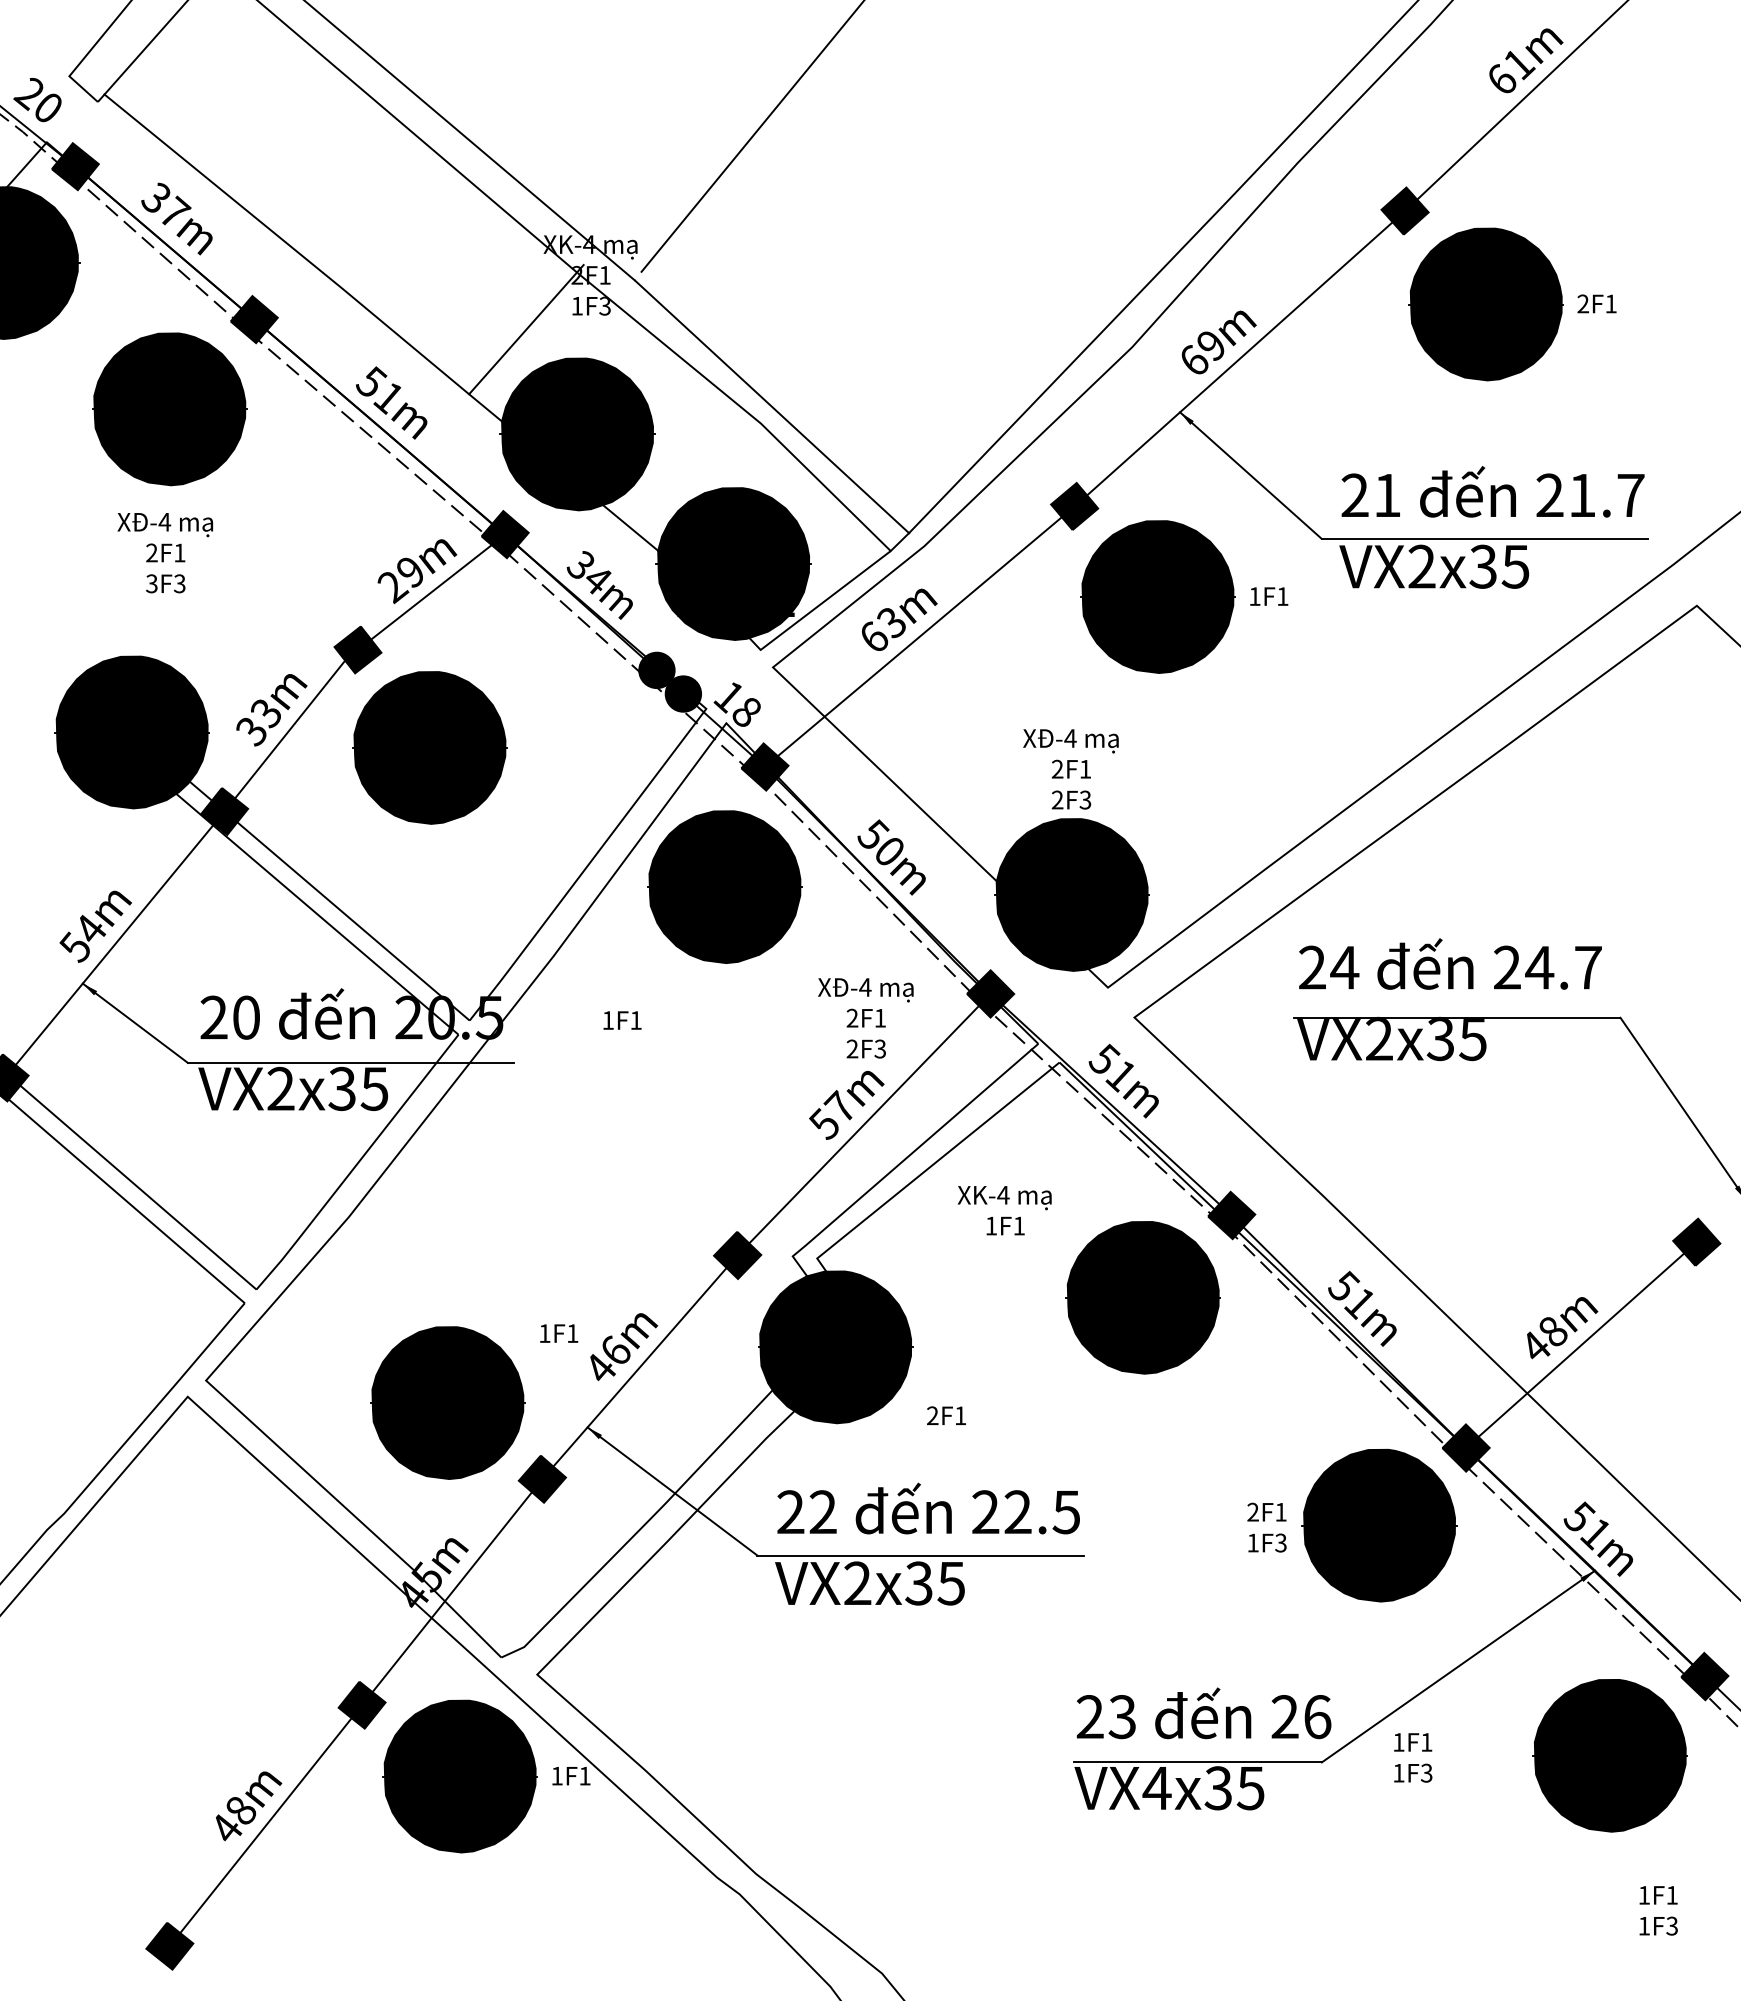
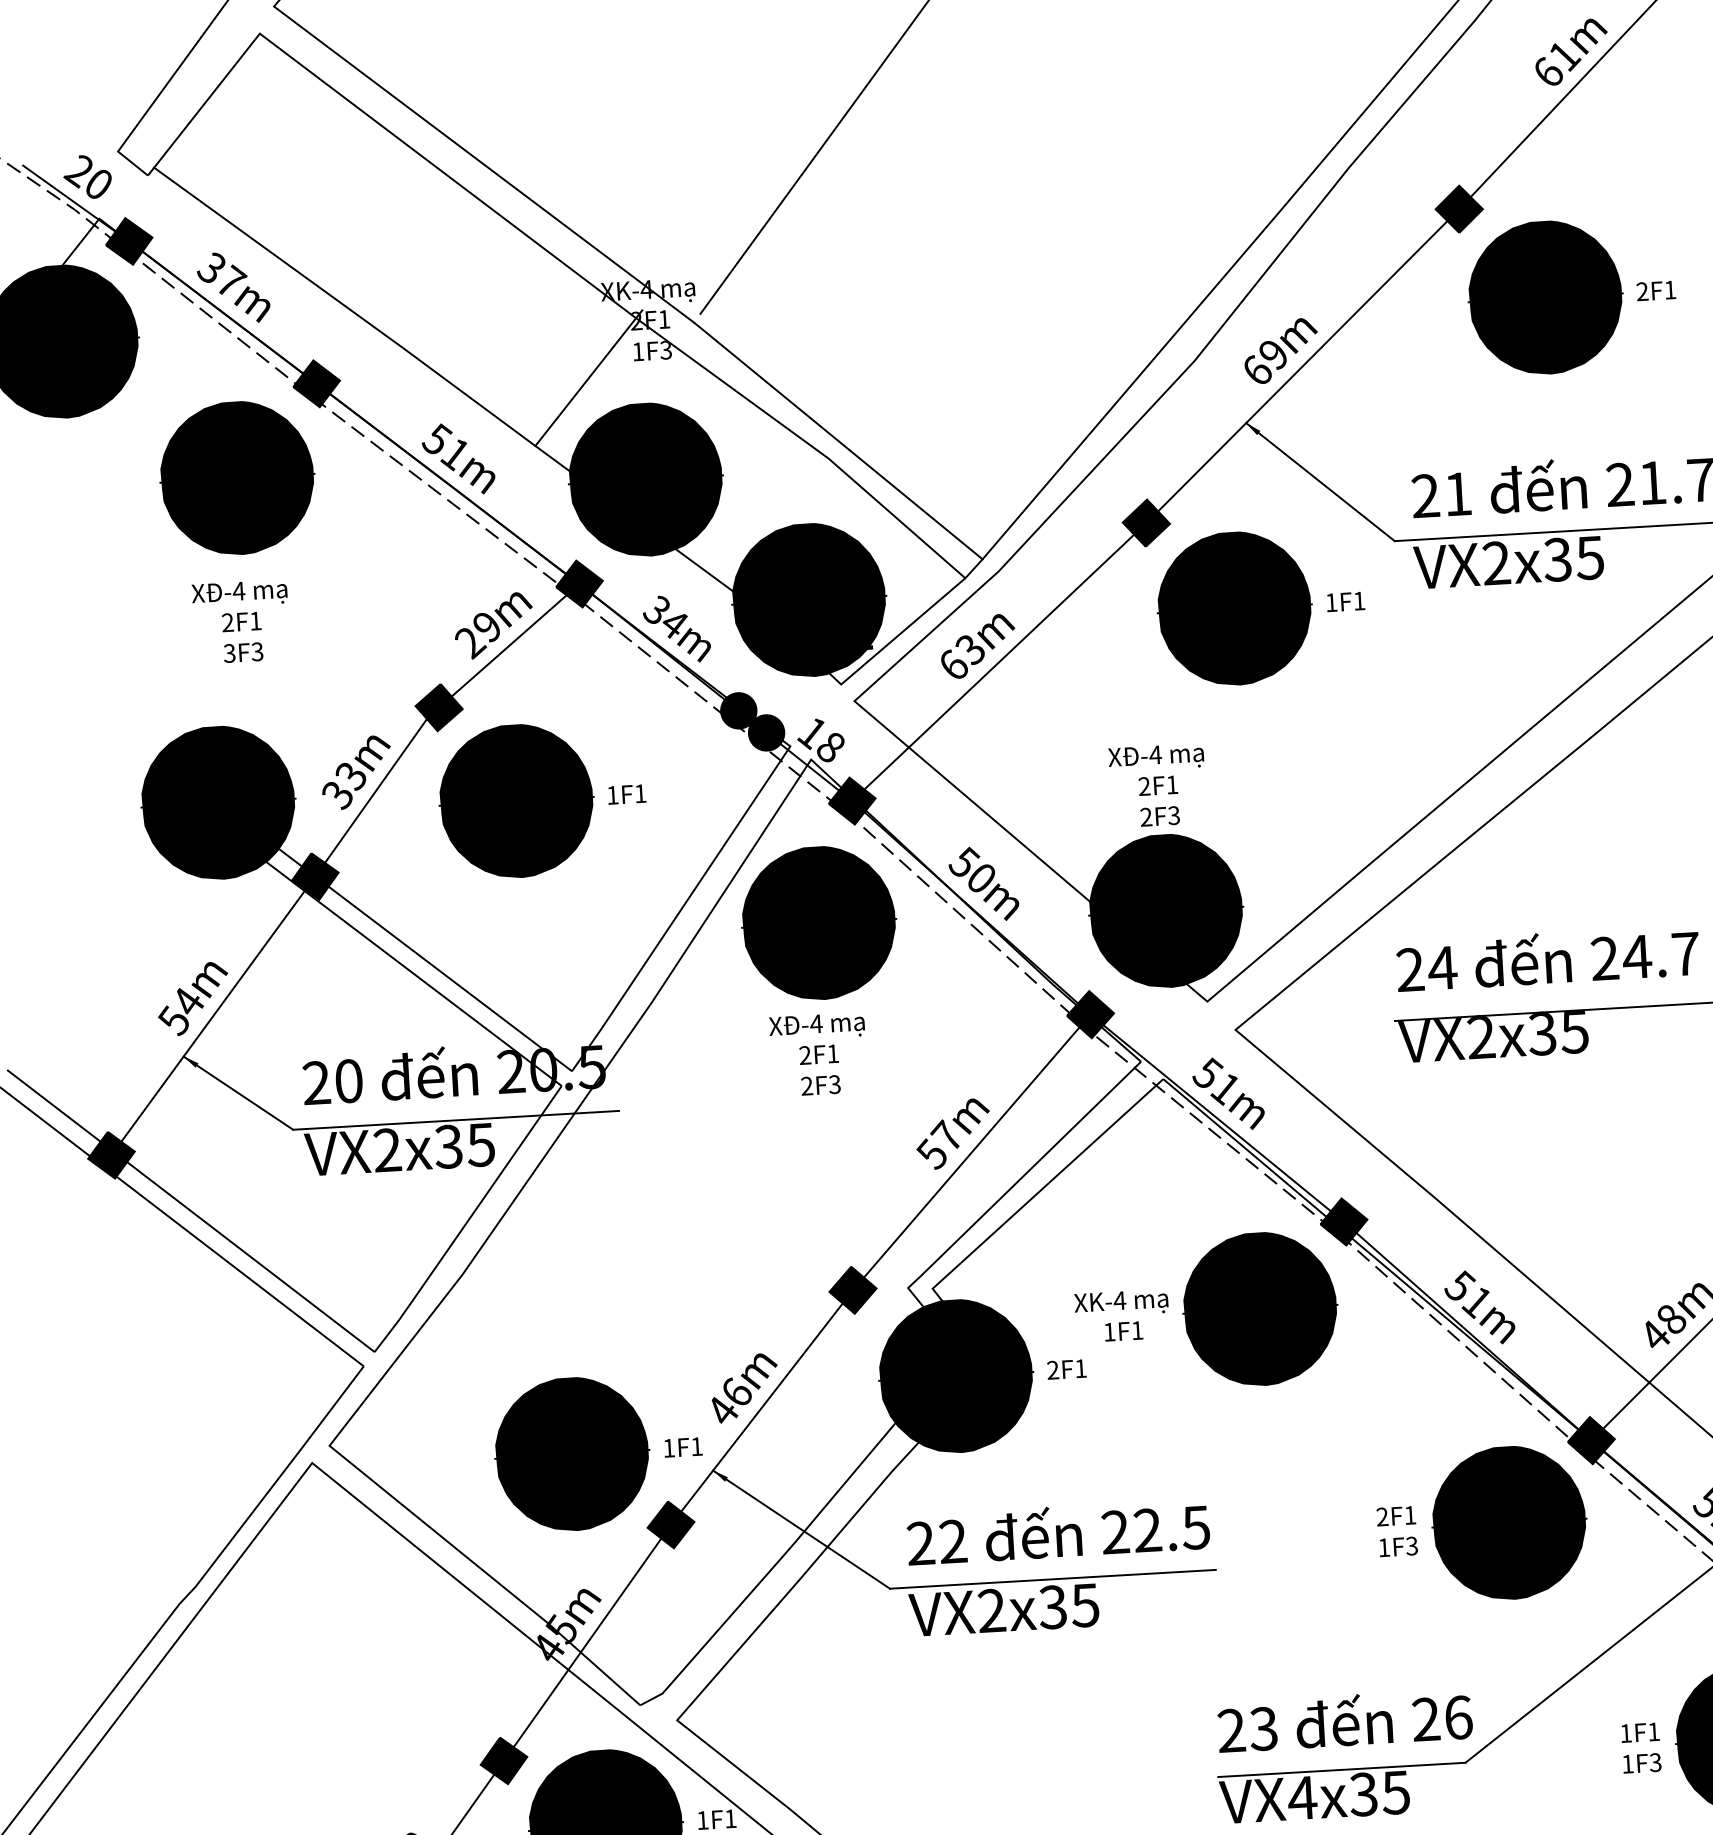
text: (865, 1018) -> (818, 1054), moved
text: (622, 1020) -> (626, 794), moved
text: (1004, 1210) -> (1121, 1315), moved
text: (559, 1333) -> (683, 1447), moved
text: (946, 1415) -> (1066, 1369), moved
text: (1413, 1757) -> (1641, 1747), moved

